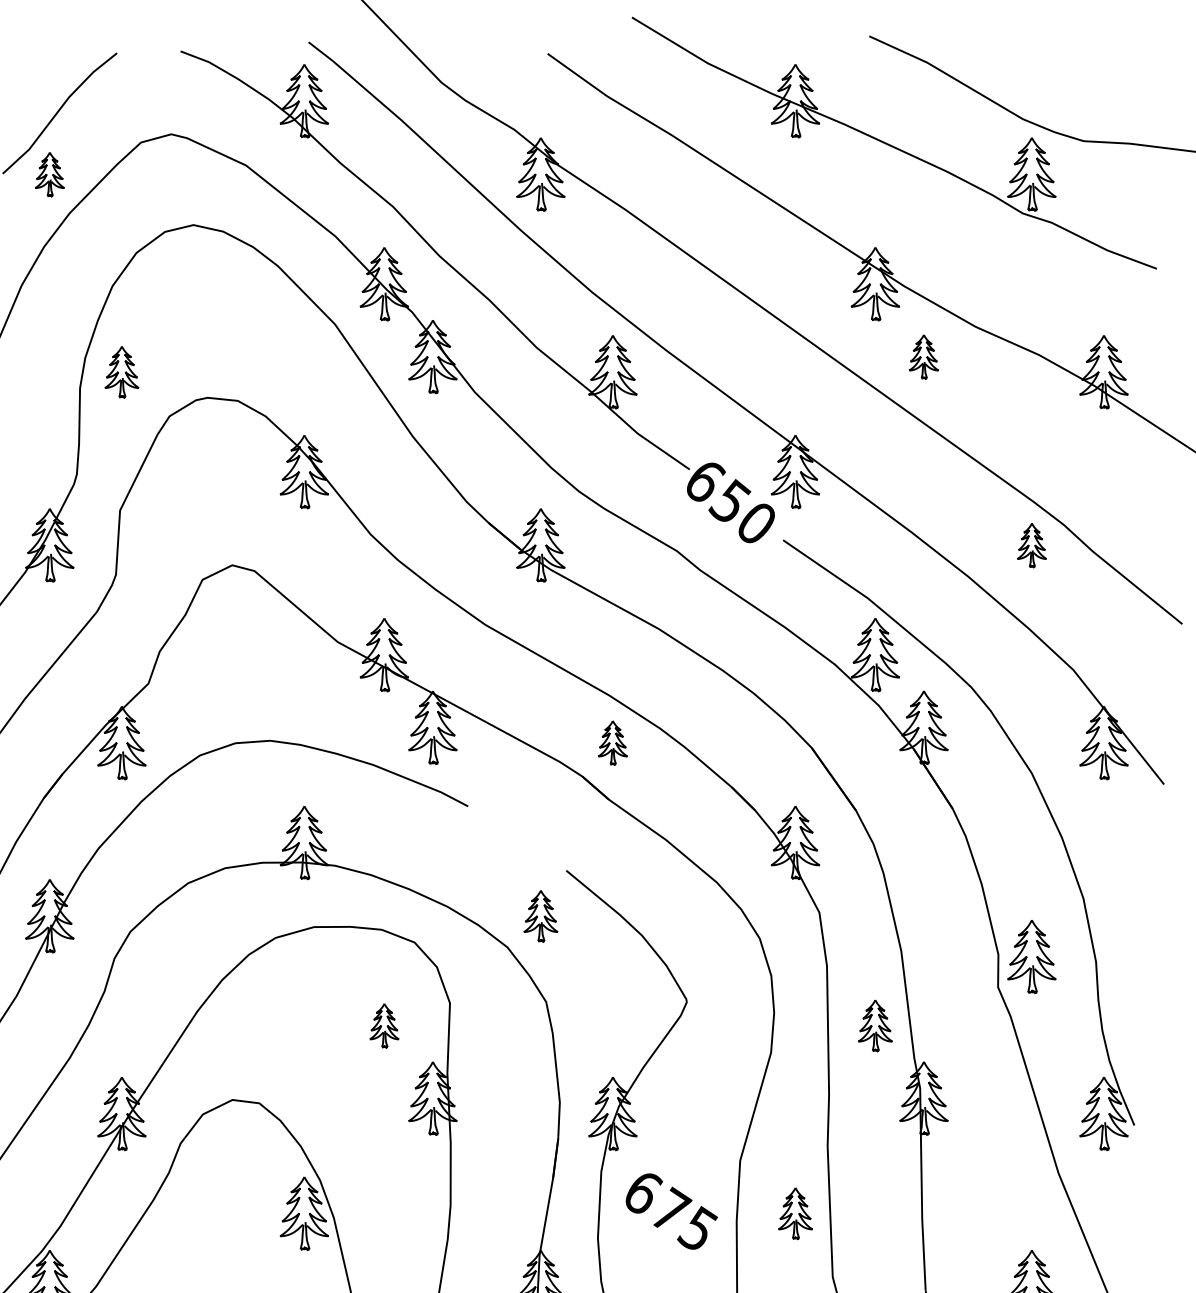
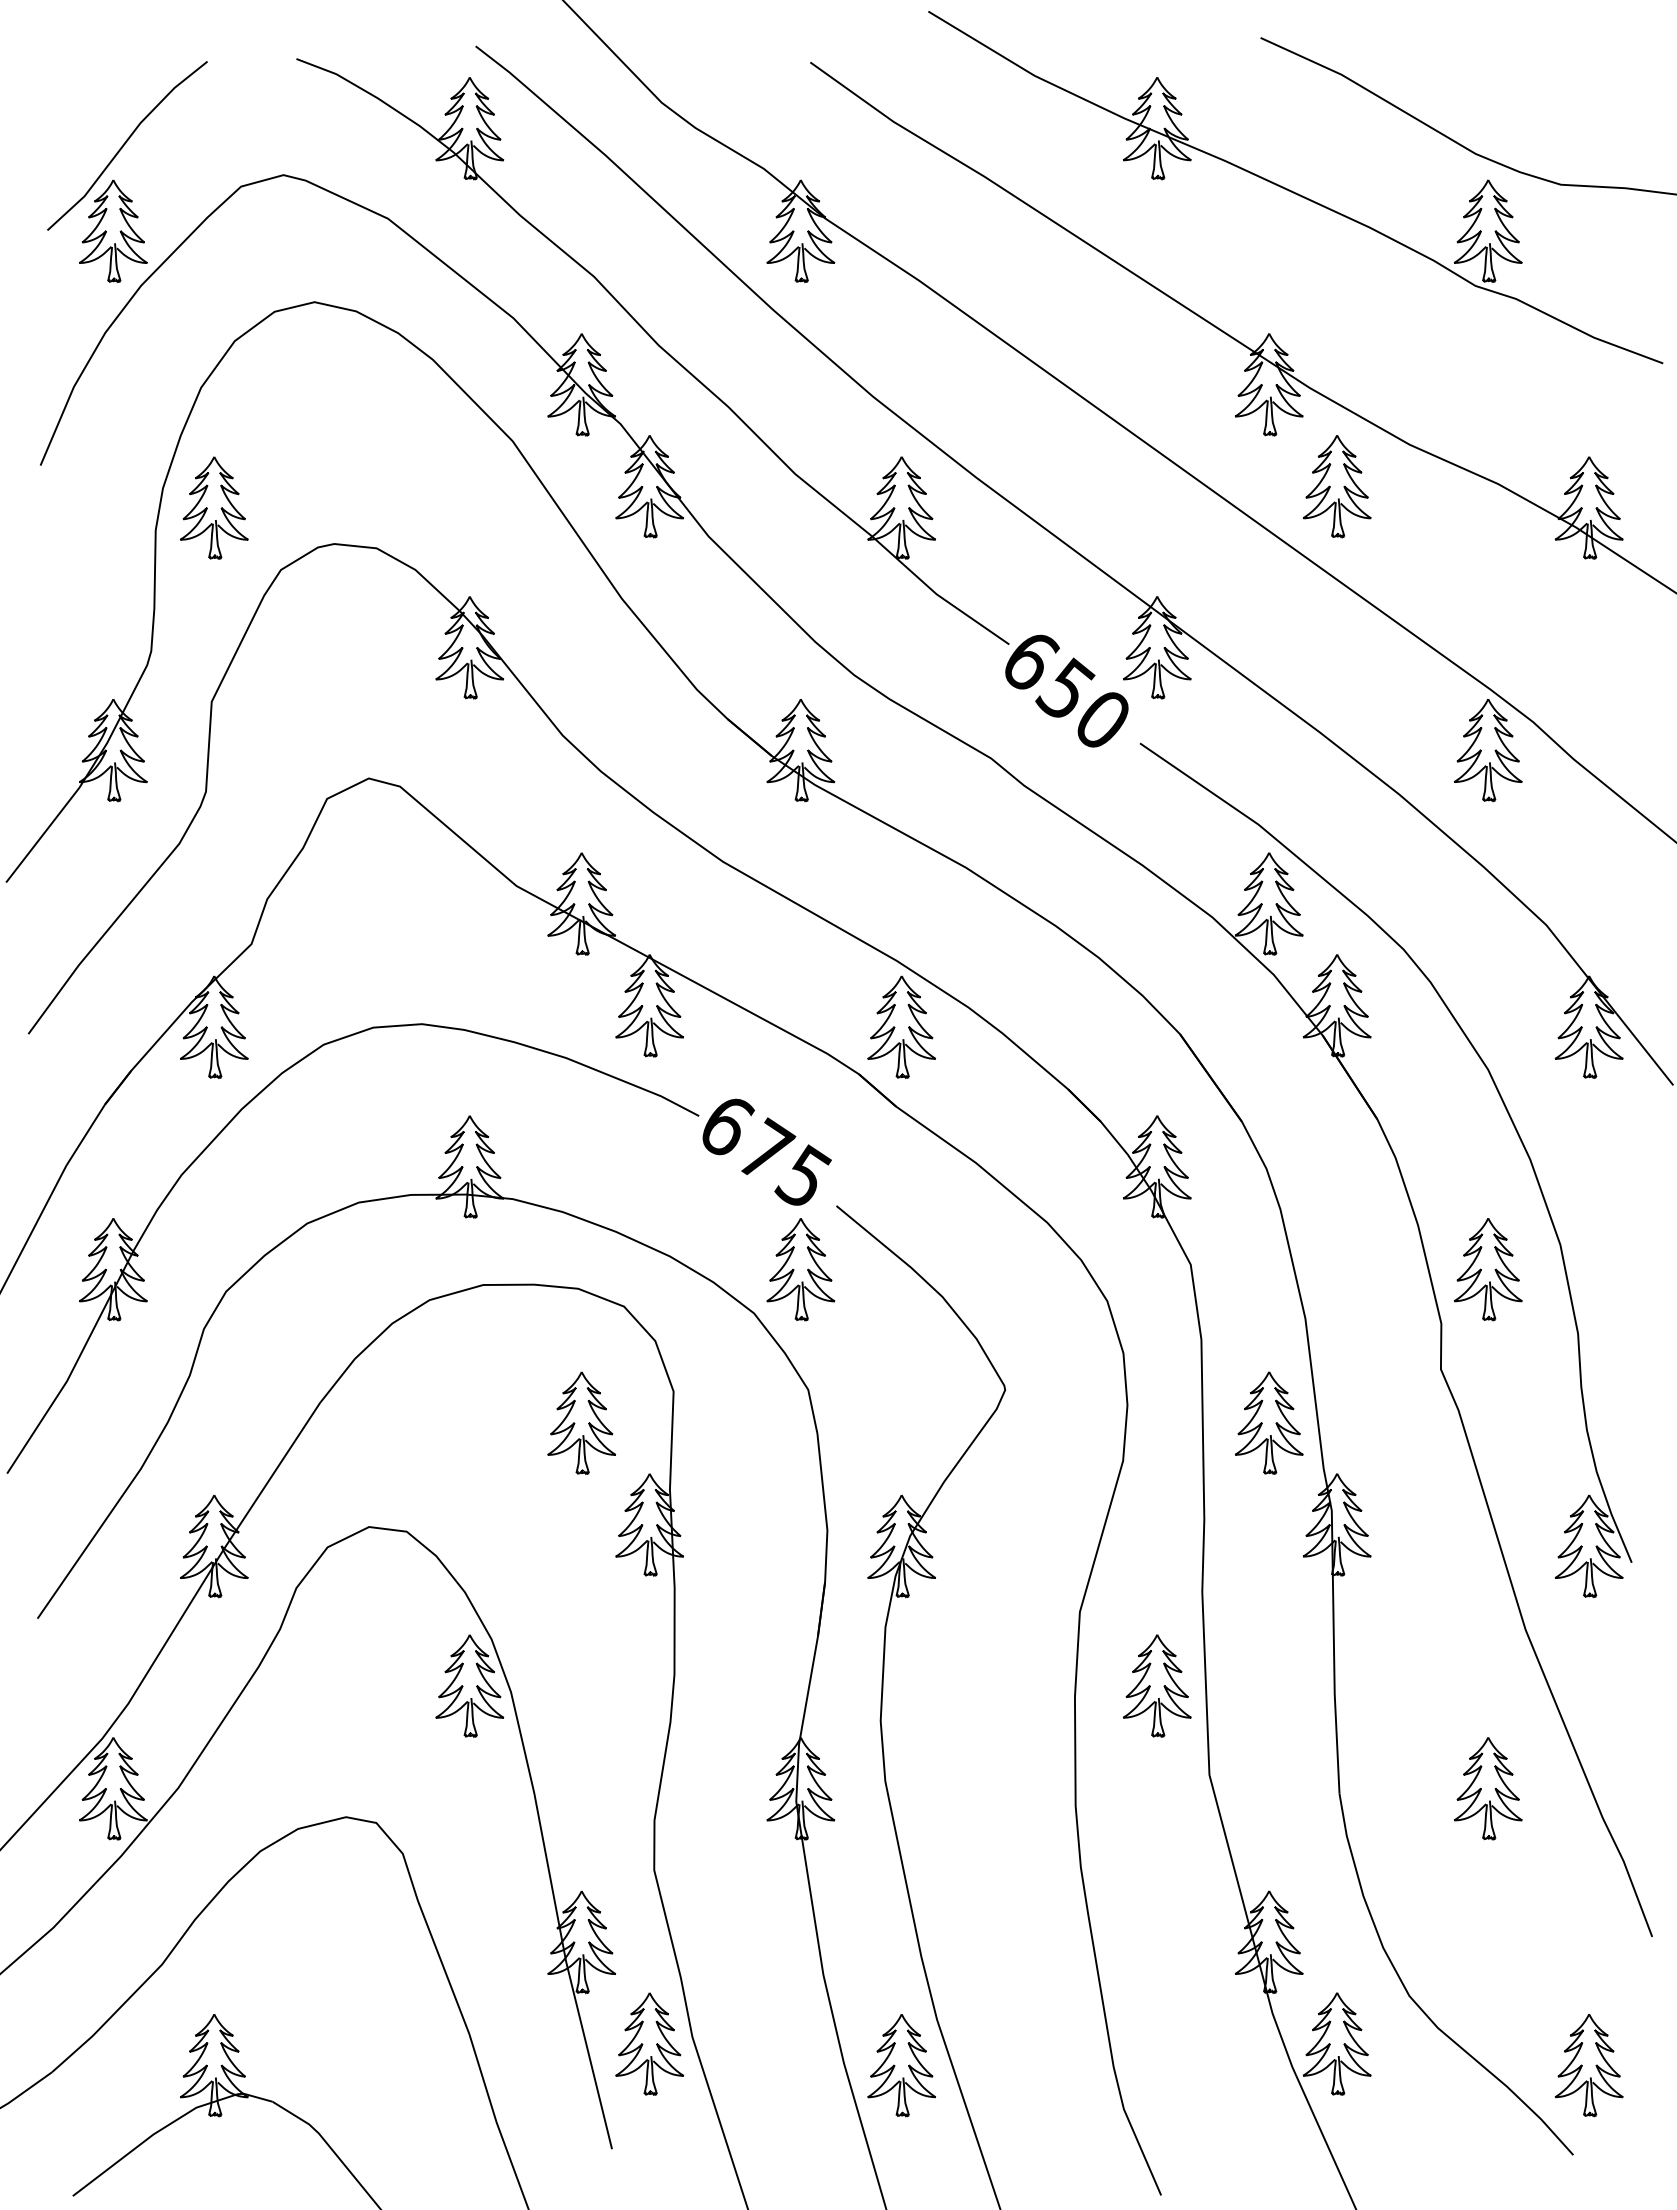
part: (49, 174) -> (113, 231), size x1.67
part: (923, 356) -> (1336, 486), size x1.67
part: (122, 371) -> (214, 507), size x1.43
part: (1032, 545) -> (1488, 750), size x1.67
part: (612, 742) -> (901, 1026), size x1.67
part: (540, 916) -> (800, 1269), size x1.43
part: (1032, 956) -> (1488, 1269), moved
part: (384, 1025) -> (581, 1422), size x1.67
part: (874, 1025) -> (1268, 1422), size x1.43
text: (671, 1211) -> (766, 1151), moved
part: (795, 1213) -> (1157, 1685), size x1.43

